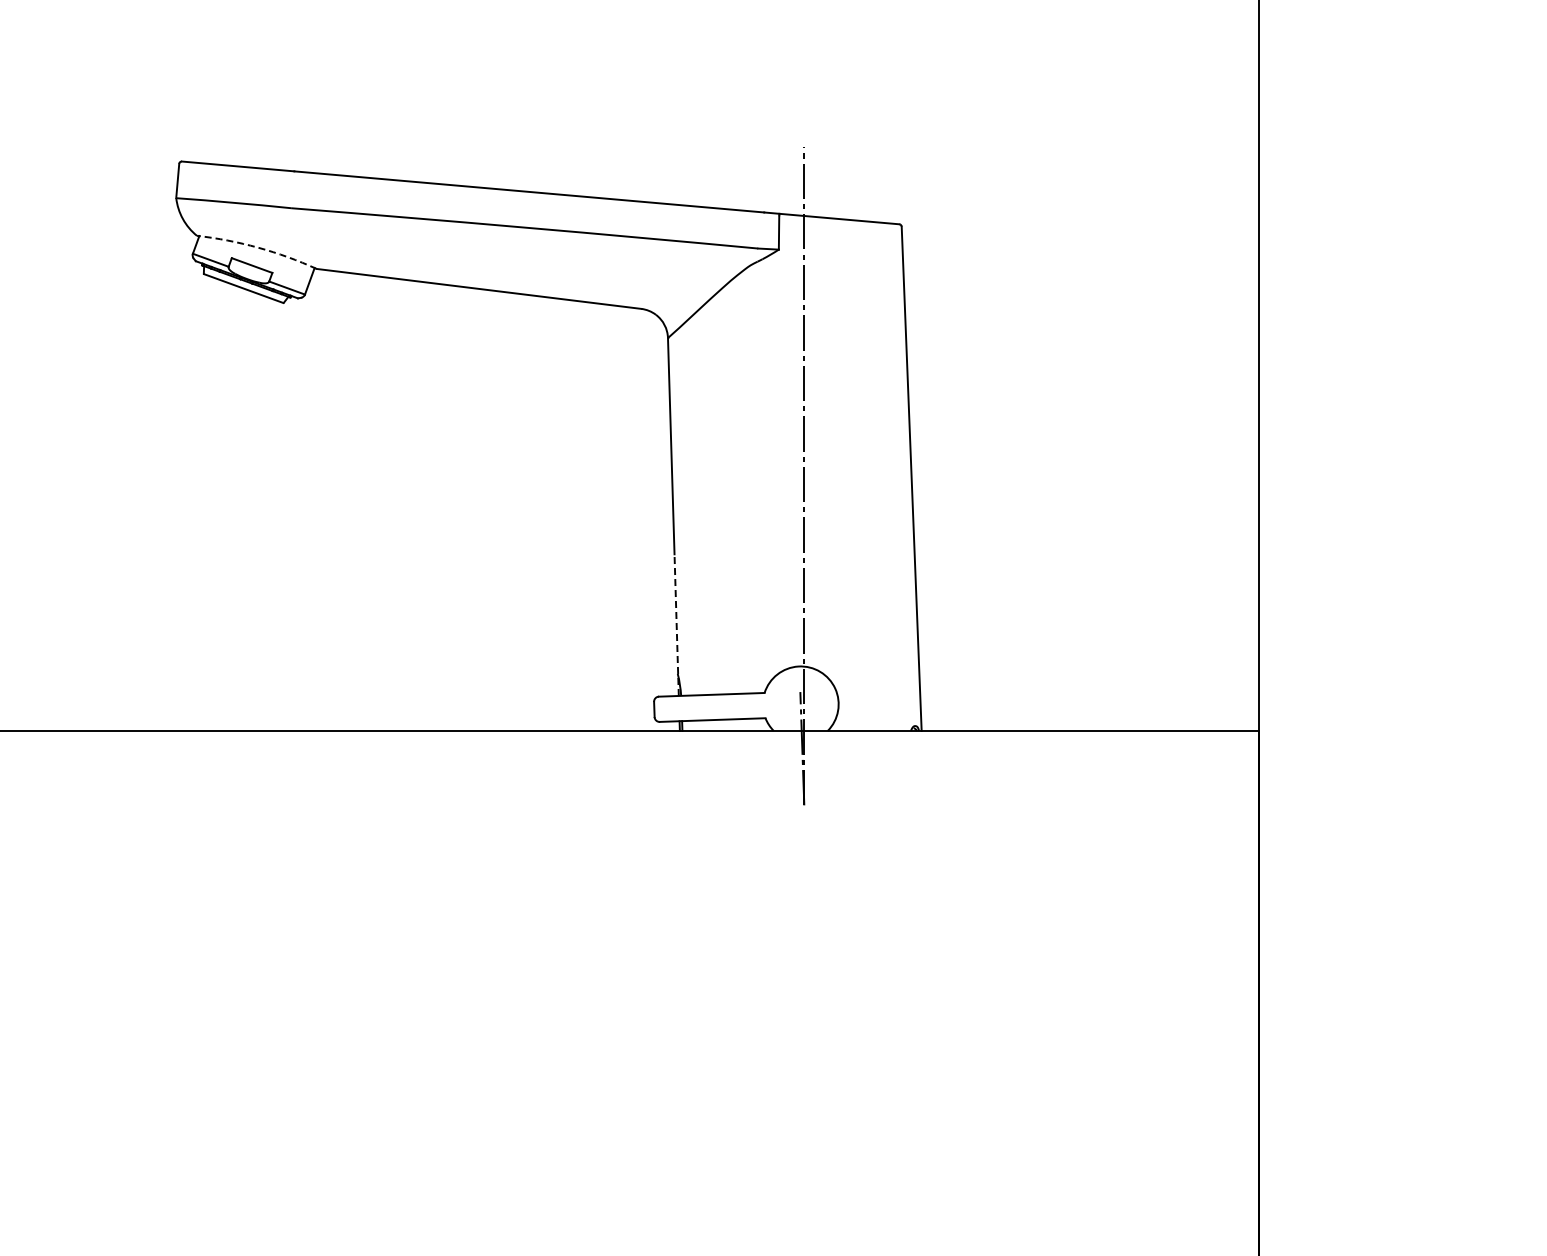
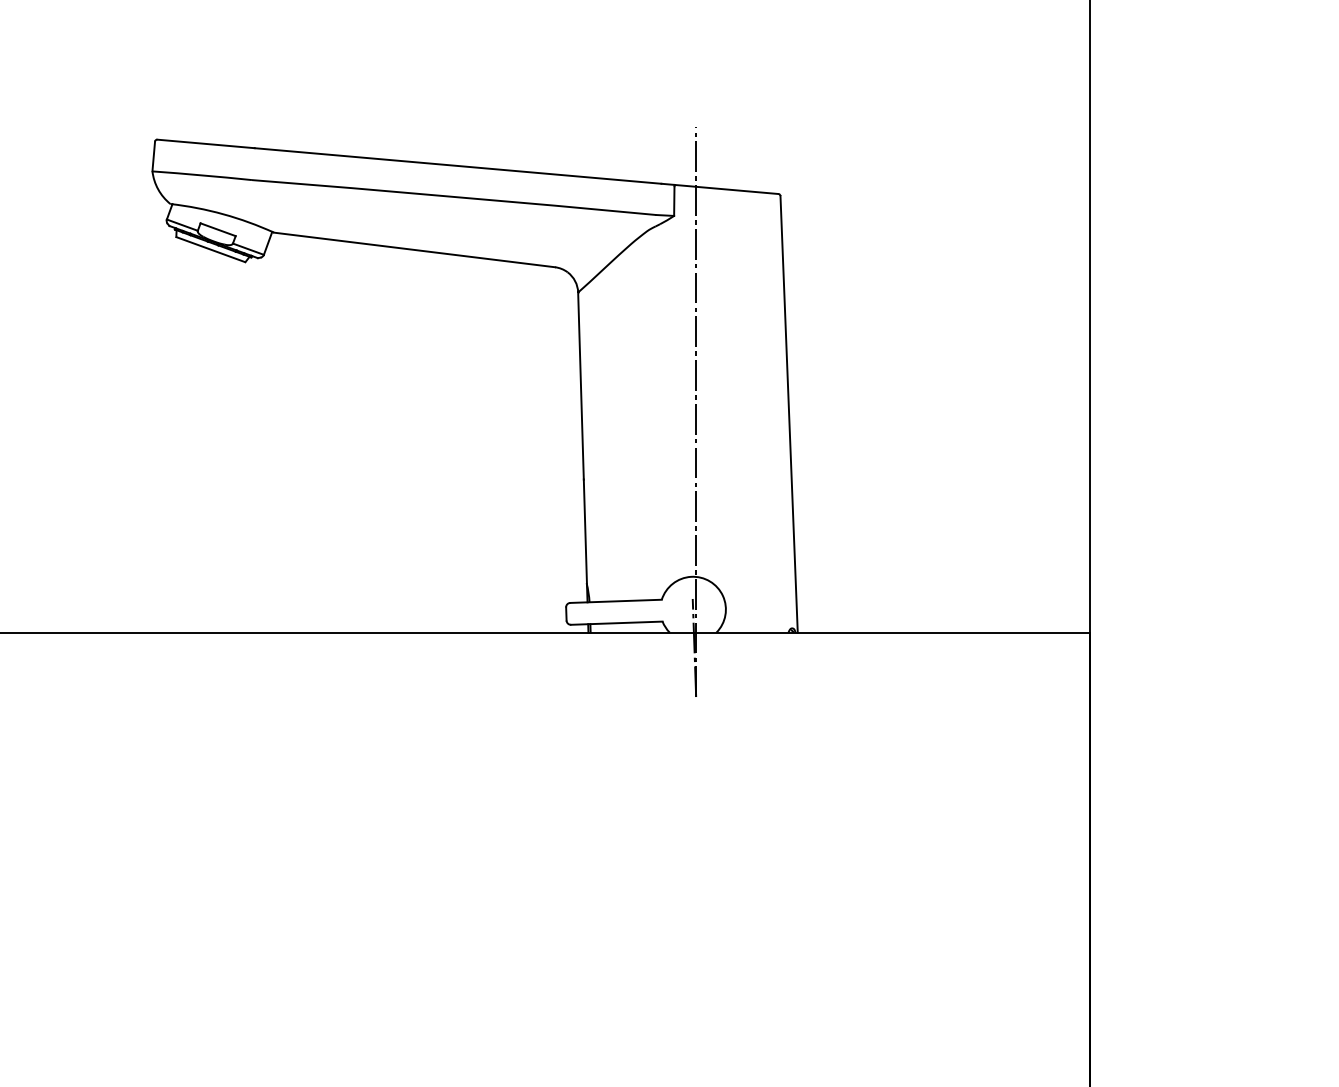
arc: (258, 247) -> (223, 214), dashed -> solid
line: (676, 625) -> (585, 541), dashed -> solid

